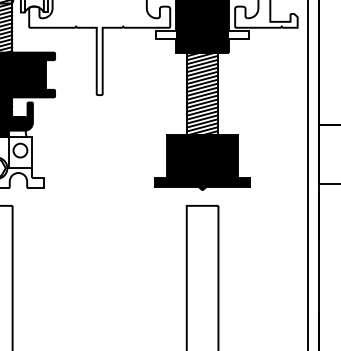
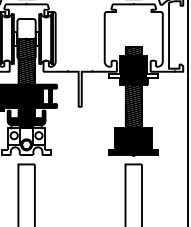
fill: (34, 75) -> (46, 96), removed

